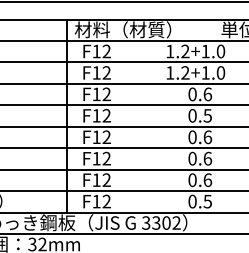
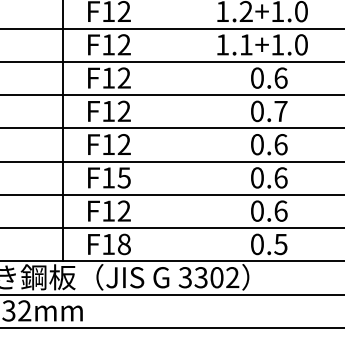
text: (185, 72) -> (246, 44), 1.2+1.0 -> 1.1+1.0
text: (207, 115) -> (280, 110), 0.5 -> 0.7
text: (106, 158) -> (123, 177), F12 -> F15
text: (106, 201) -> (123, 244), F12 -> F18

